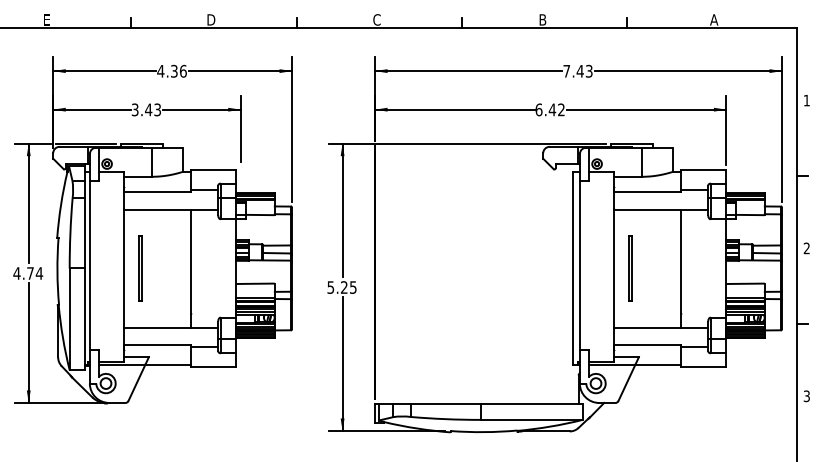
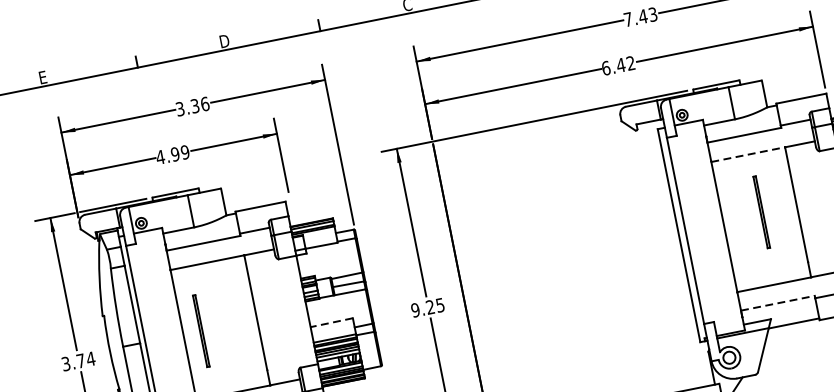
text: (160, 70) -> (179, 108), 4.36 -> 3.36
text: (146, 109) -> (172, 154), 3.43 -> 4.99
line: (648, 209) -> (748, 154), solid -> dashed
line: (629, 268) -> (760, 212), moved
text: (16, 273) -> (65, 364), 4.74 -> 3.74
line: (254, 283) -> (330, 322), solid -> dashed
text: (330, 287) -> (415, 310), 5.25 -> 9.25
line: (648, 344) -> (778, 303), solid -> dashed

